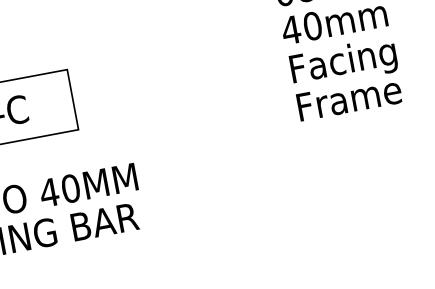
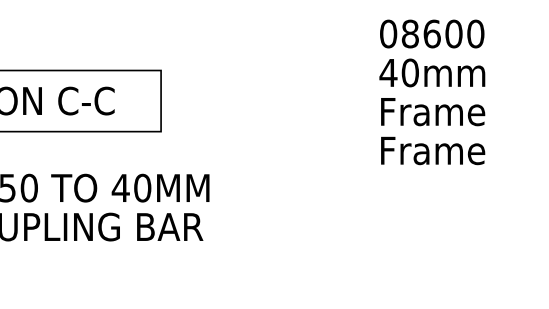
text: (352, 60) -> (443, 114), Facing -> Frame

